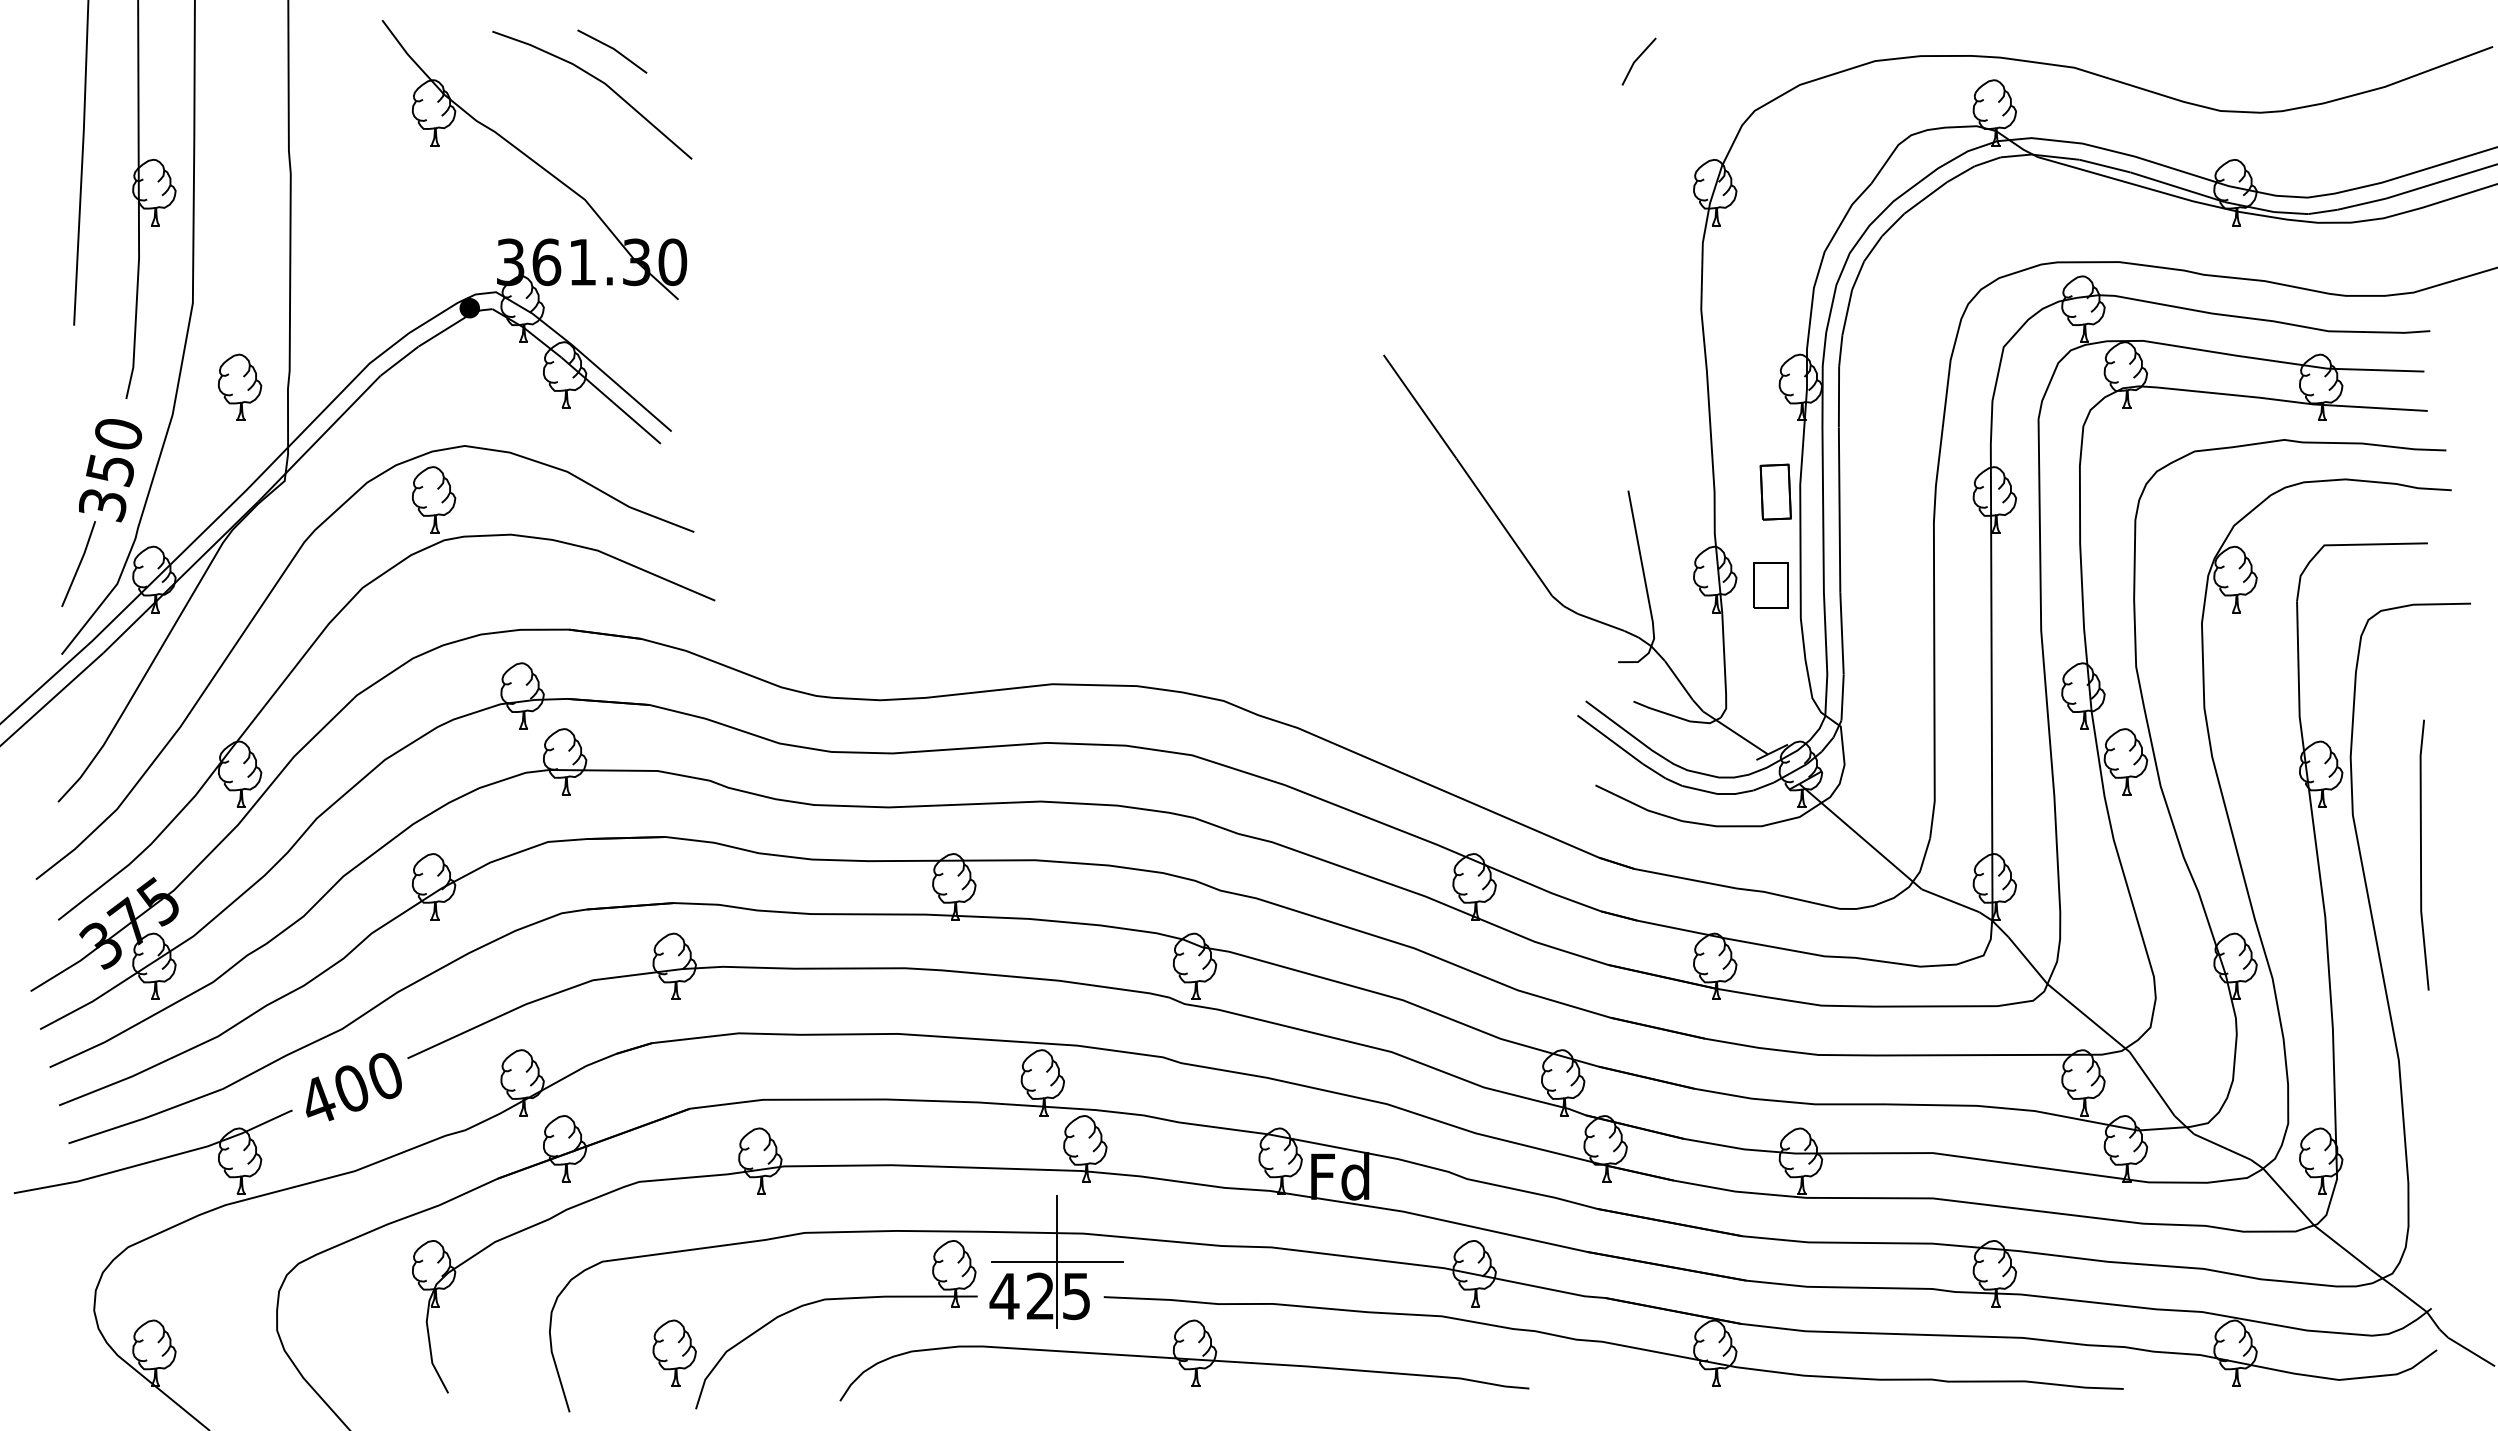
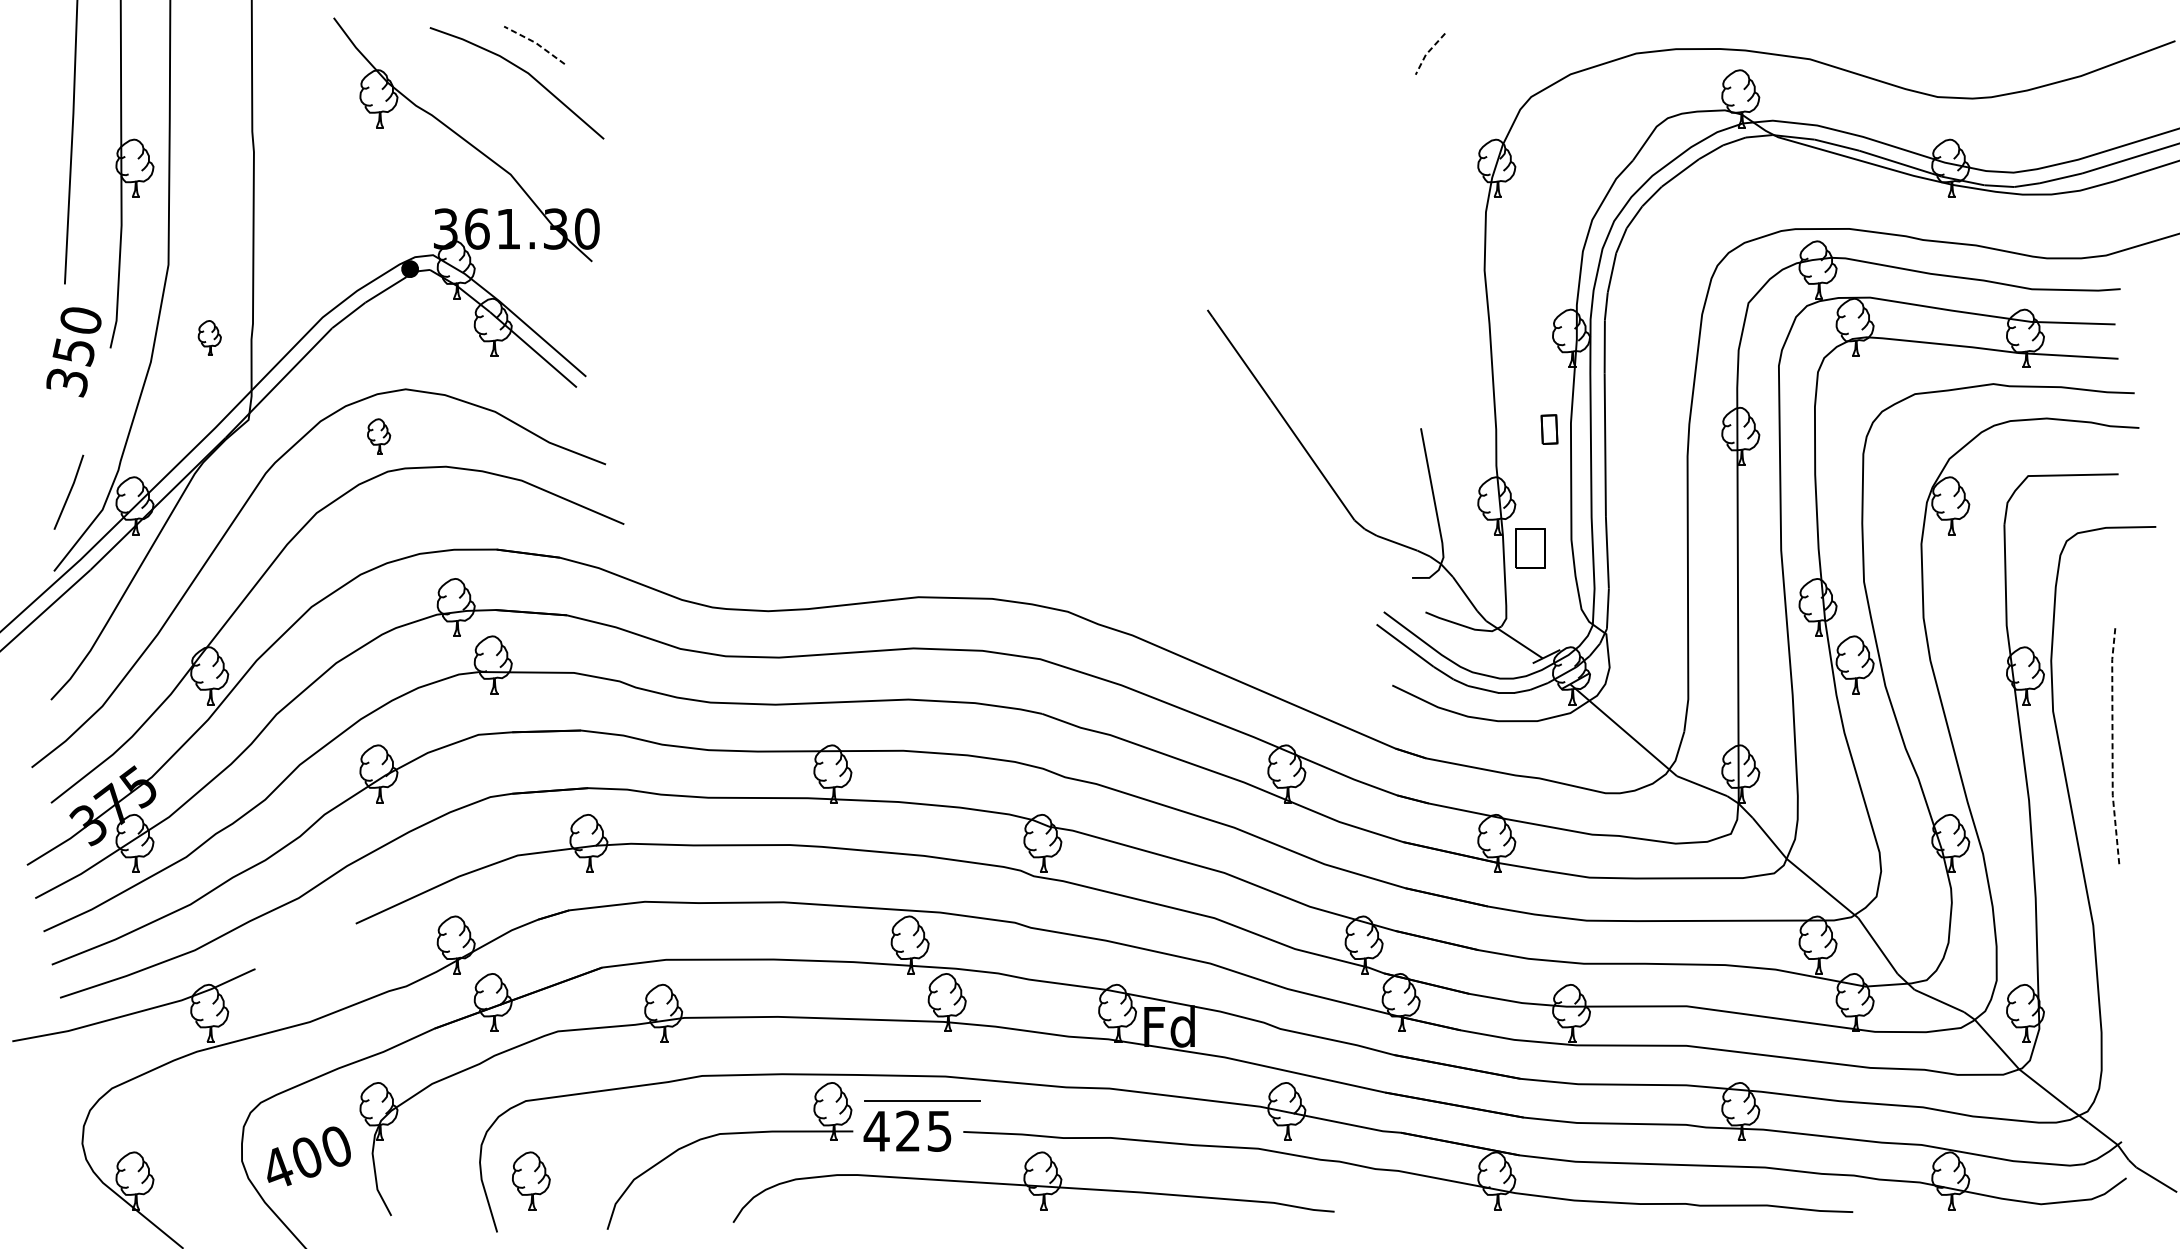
line: (613, 48) -> (535, 42), solid -> dashed
line: (1635, 60) -> (1427, 53), solid -> dashed
part: (240, 386) -> (210, 337), size x0.6
text: (110, 470) -> (73, 352), moved
part: (1775, 491) -> (1549, 429), size x0.6
part: (434, 499) -> (379, 436), size x0.6
part: (1770, 585) -> (1530, 548), moved
line: (2420, 855) -> (2112, 746), solid -> dashed
text: (353, 1087) -> (308, 1156), moved
line: (1057, 1261) -> (922, 1100), removed
part: (674, 1352) -> (531, 1180), moved

